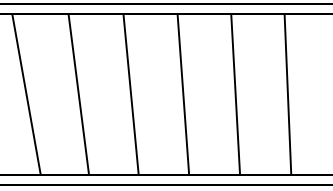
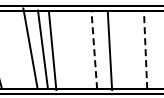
line: (26, 93) -> (30, 47), moved
line: (130, 93) -> (52, 50), moved
line: (183, 93) -> (94, 49), solid -> dashed
line: (234, 93) -> (109, 50), moved
line: (287, 93) -> (145, 49), solid -> dashed

